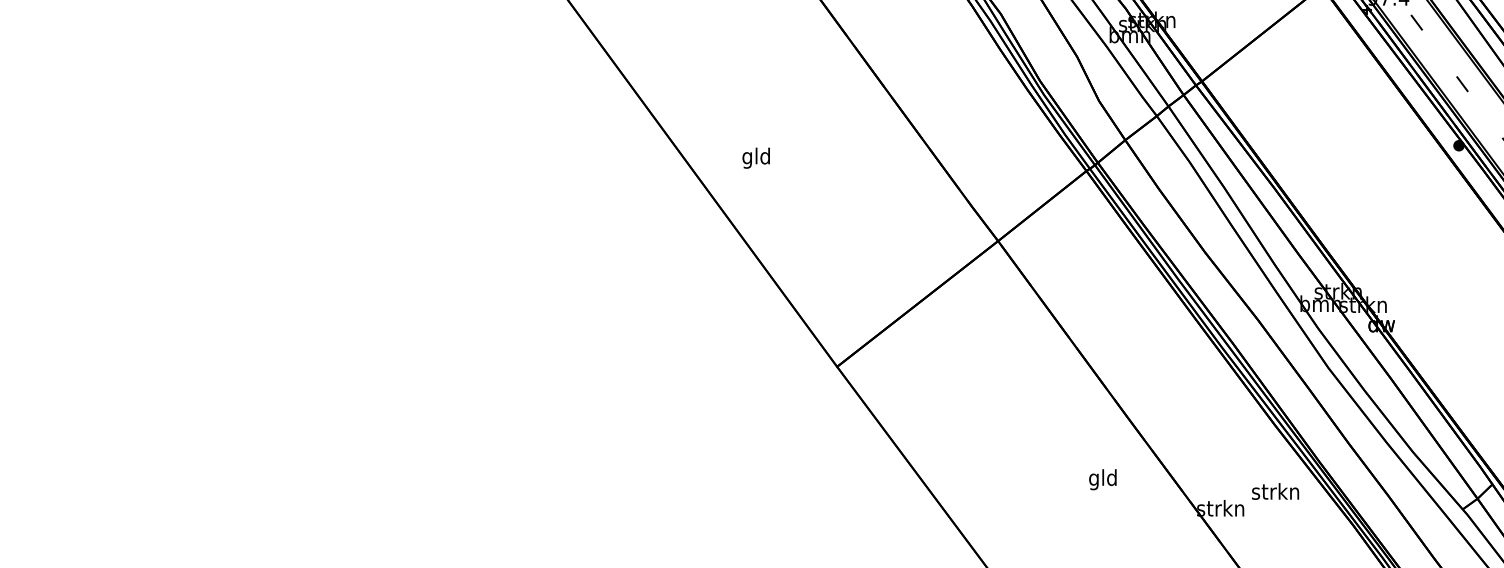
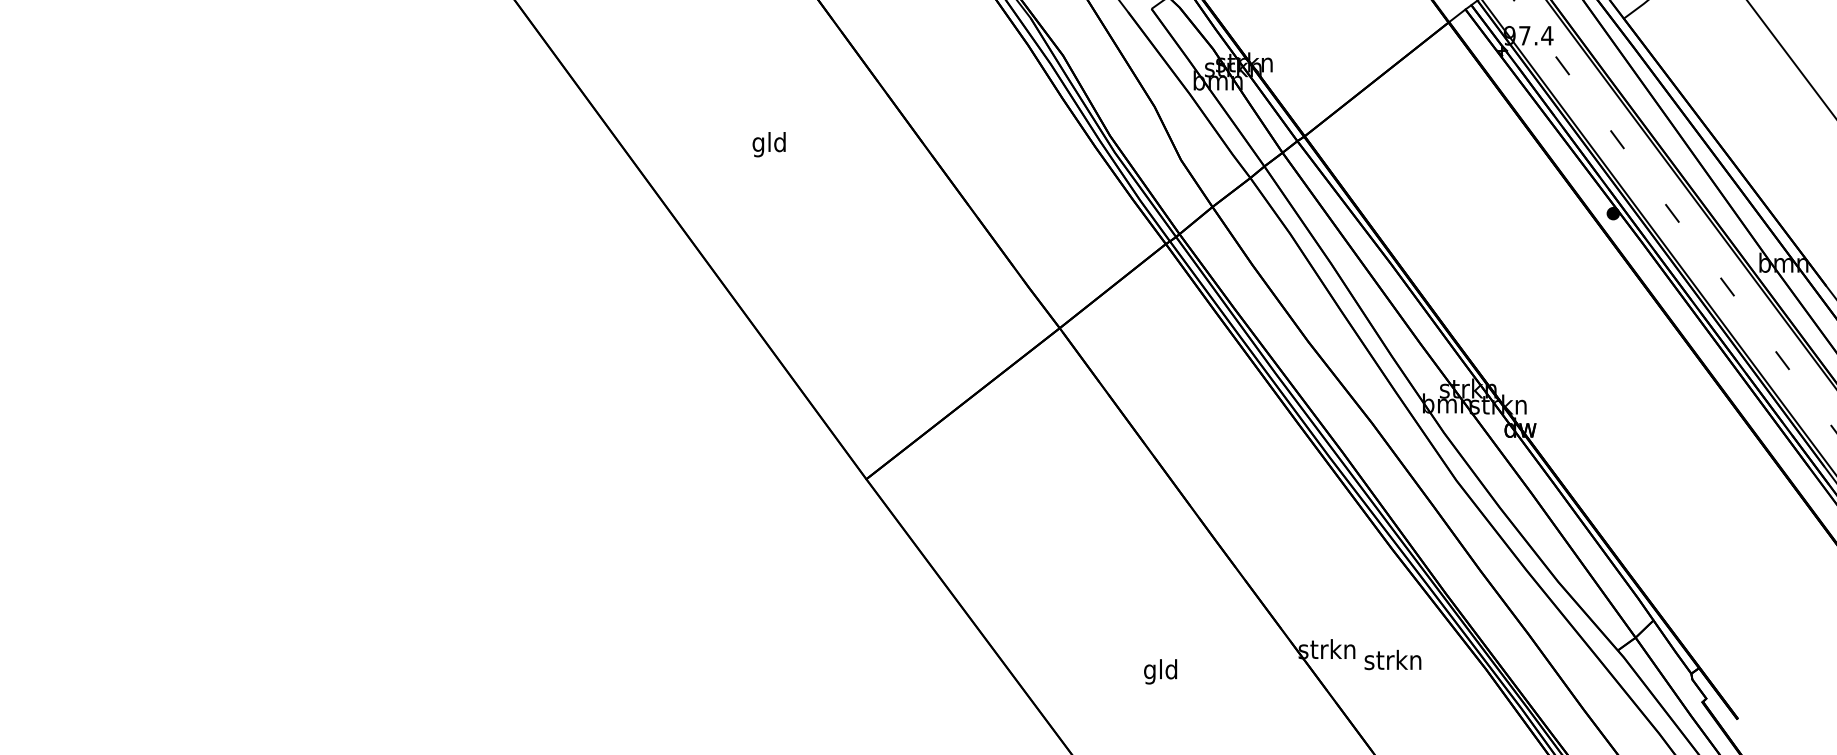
text: (755, 158) -> (768, 144), moved
text: (1102, 479) -> (1160, 671), moved
text: (1275, 491) -> (1392, 659), moved

